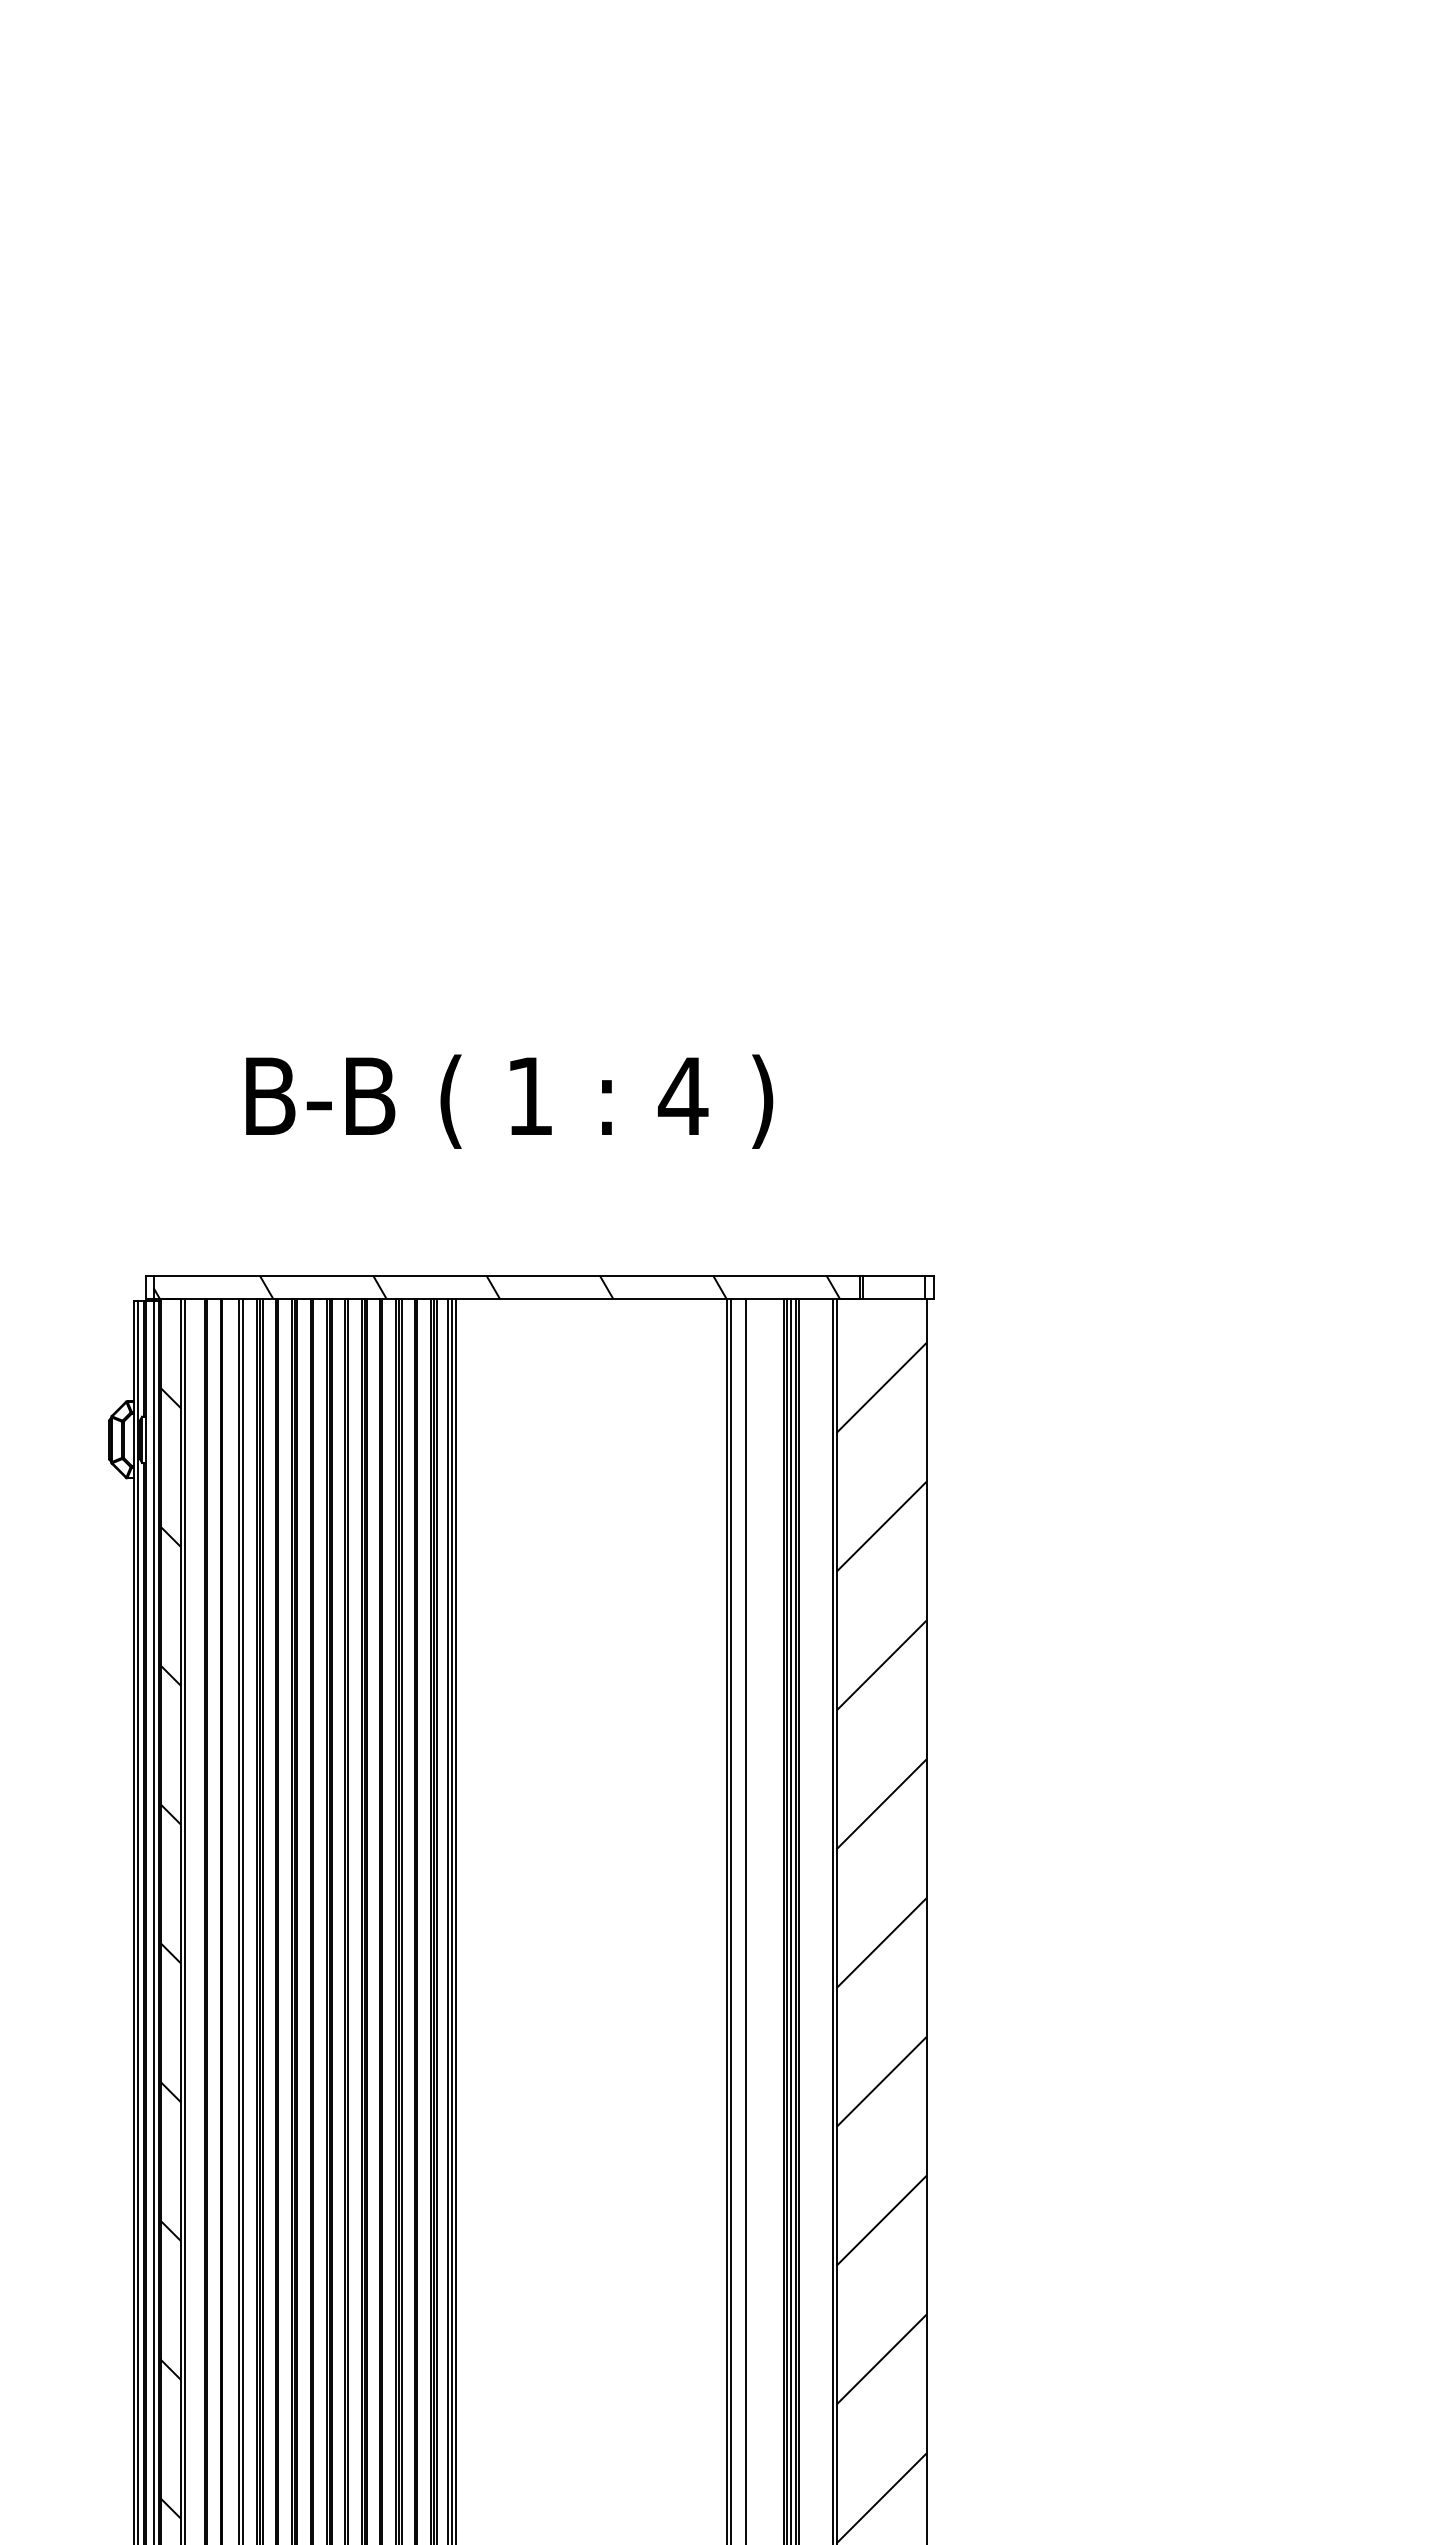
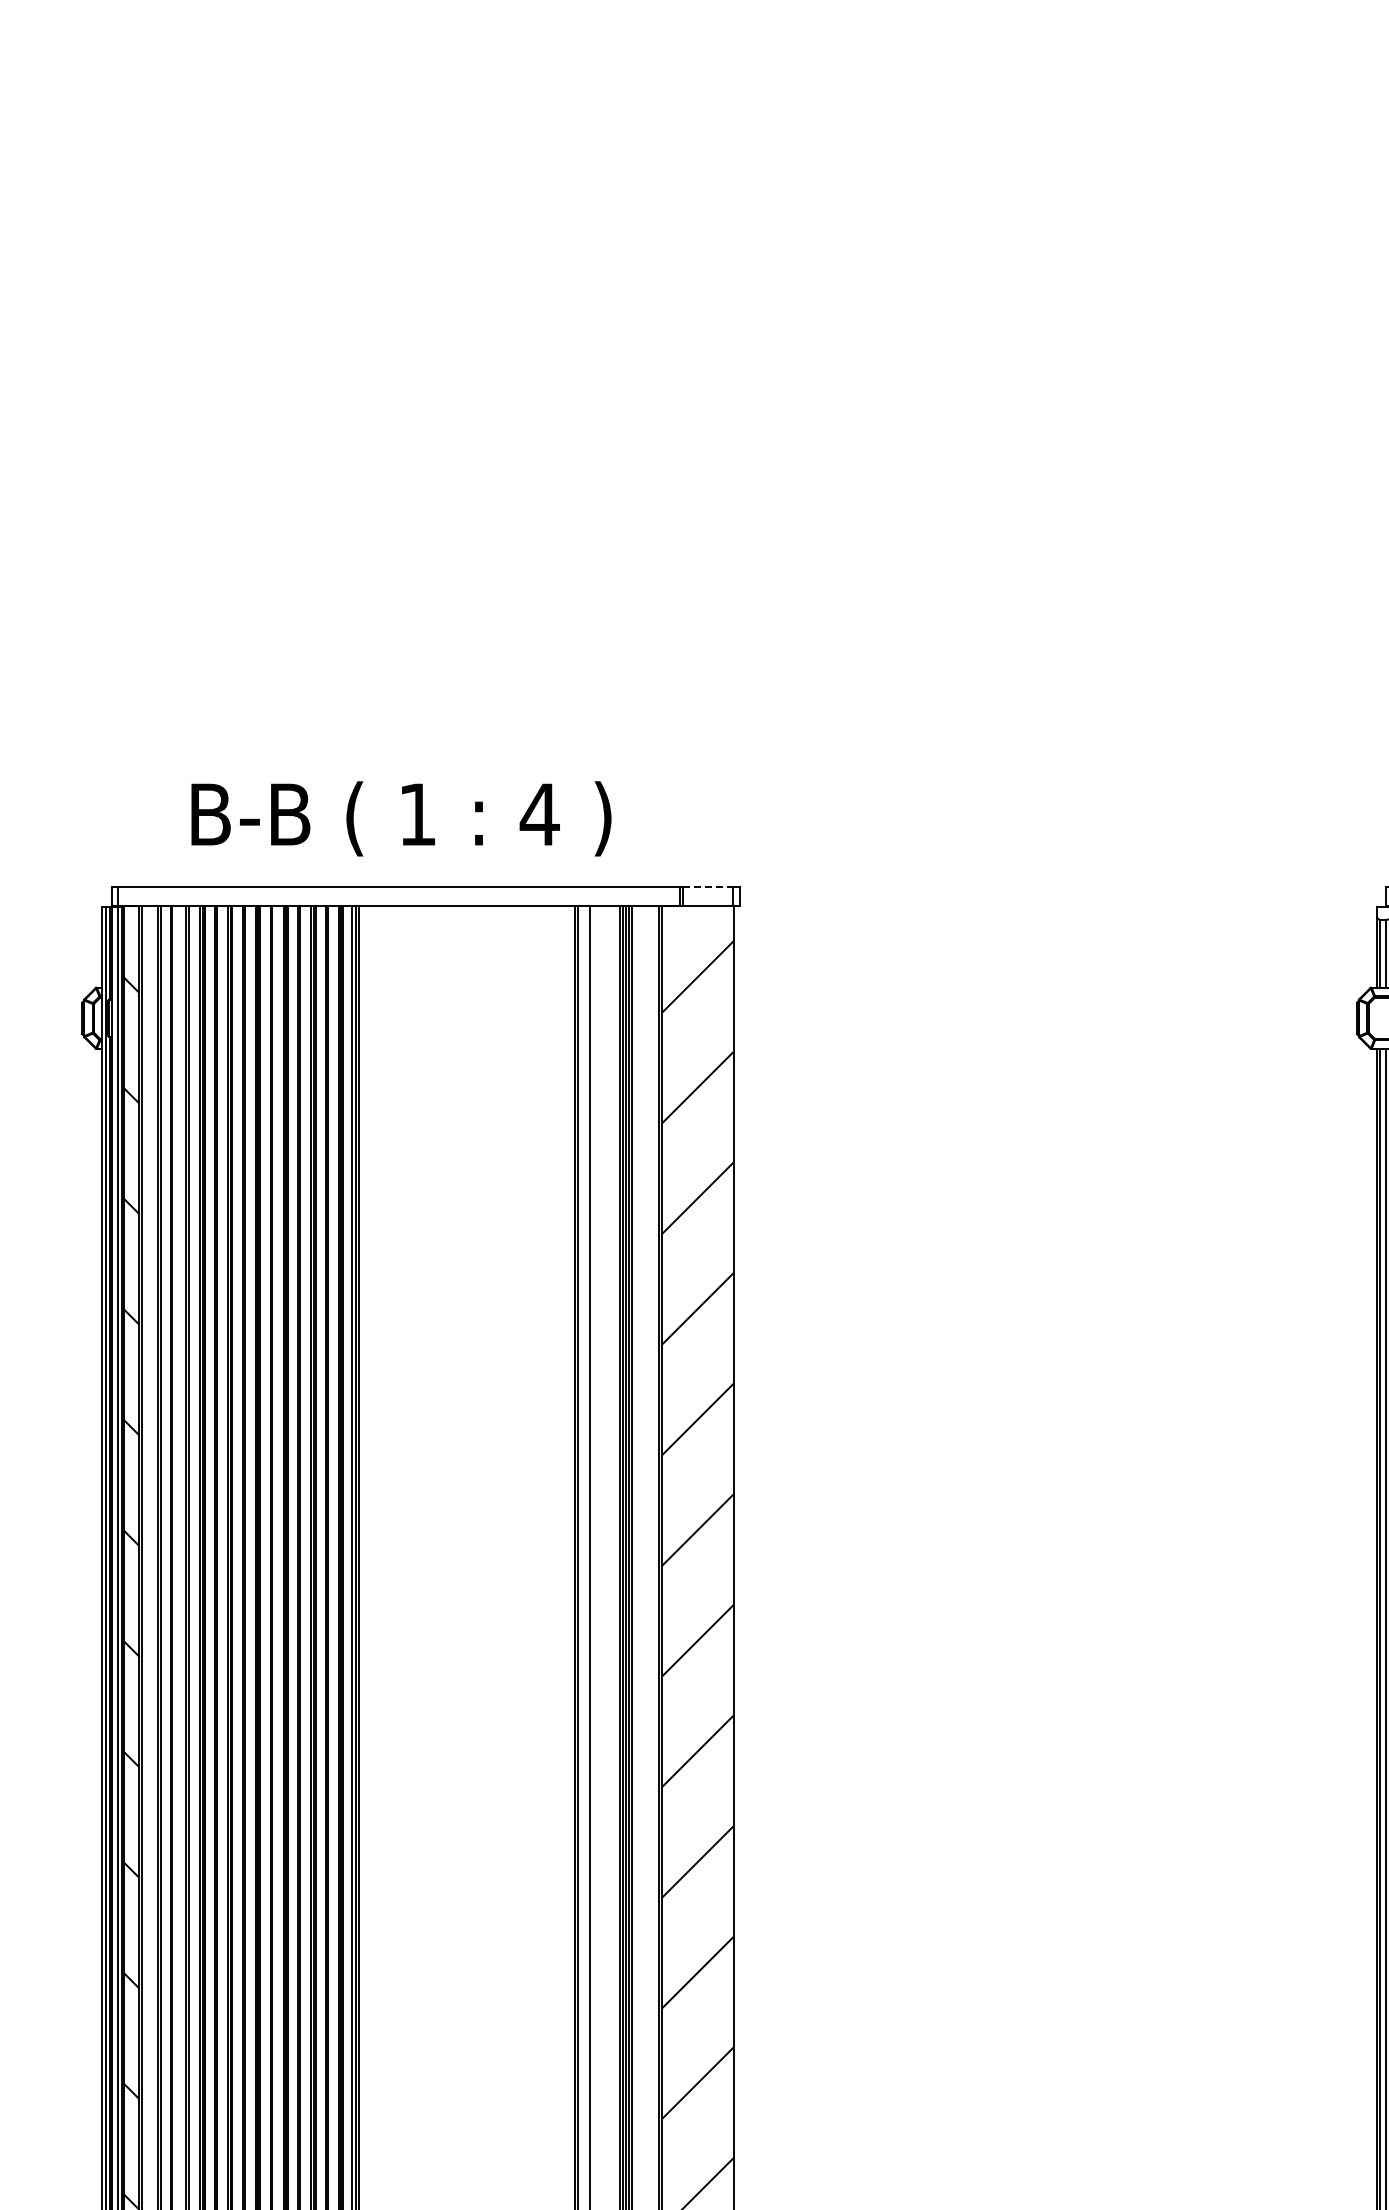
text: (509, 1101) -> (401, 818), moved
line: (894, 1275) -> (708, 887), solid -> dashed
hatch: (495, 1286) -> (390, 896), removed

